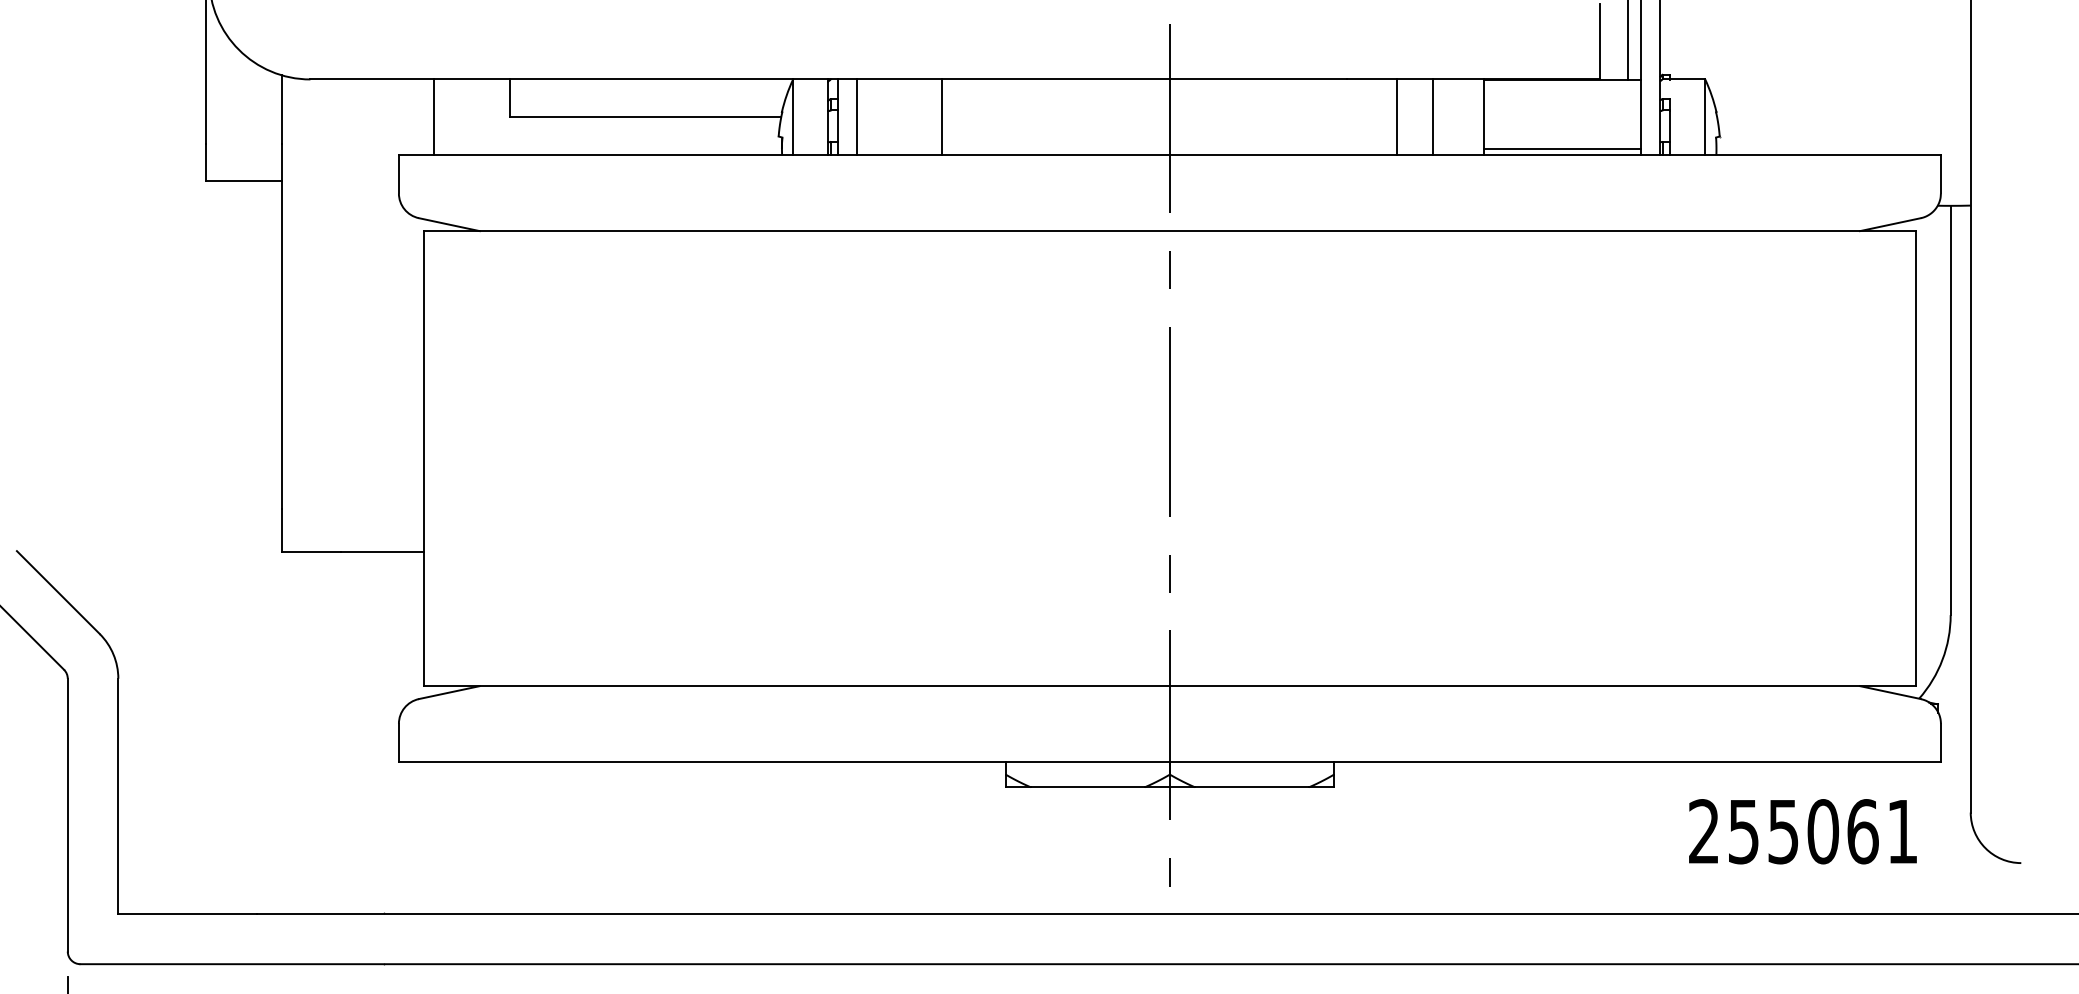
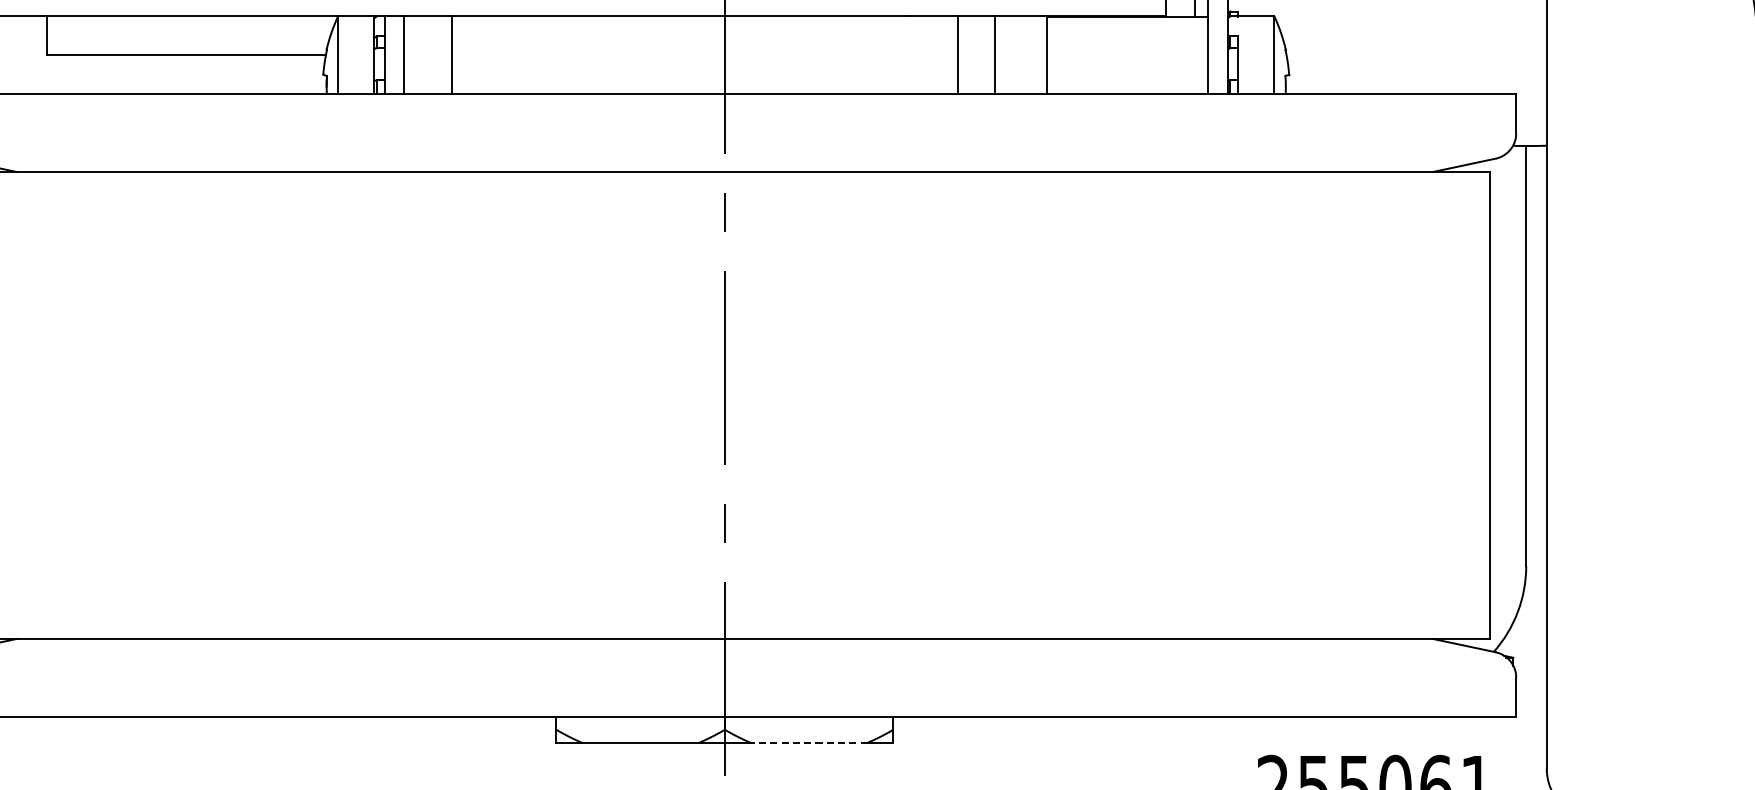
line: (942, 117) -> (452, 55), moved
line: (1562, 149) -> (1127, 88), removed
line: (1251, 787) -> (808, 743), solid -> dashed

